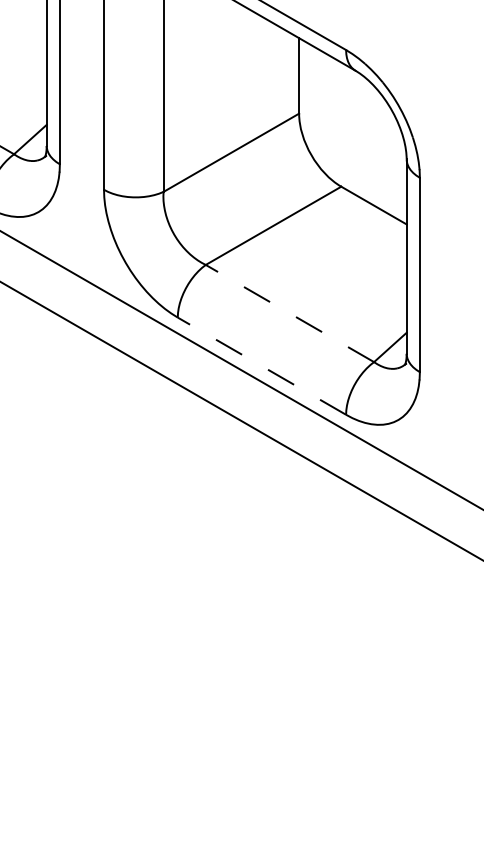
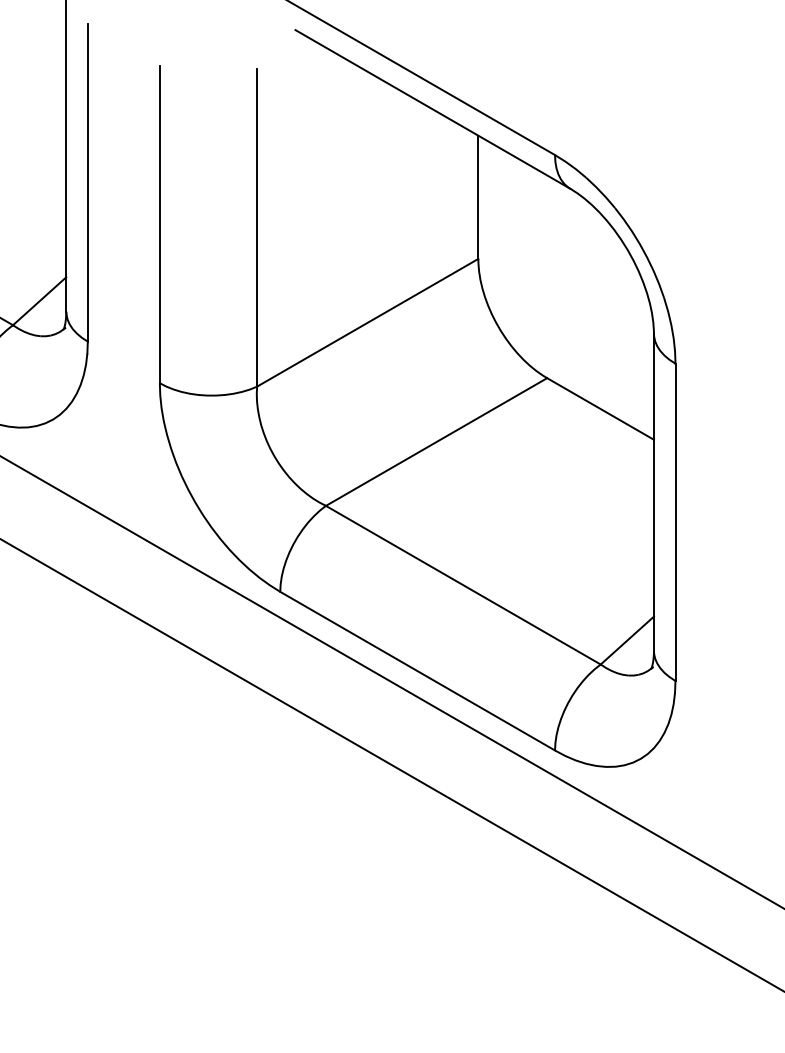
line: (289, 313) -> (462, 585), dashed -> solid
line: (261, 365) -> (416, 670), dashed -> solid

